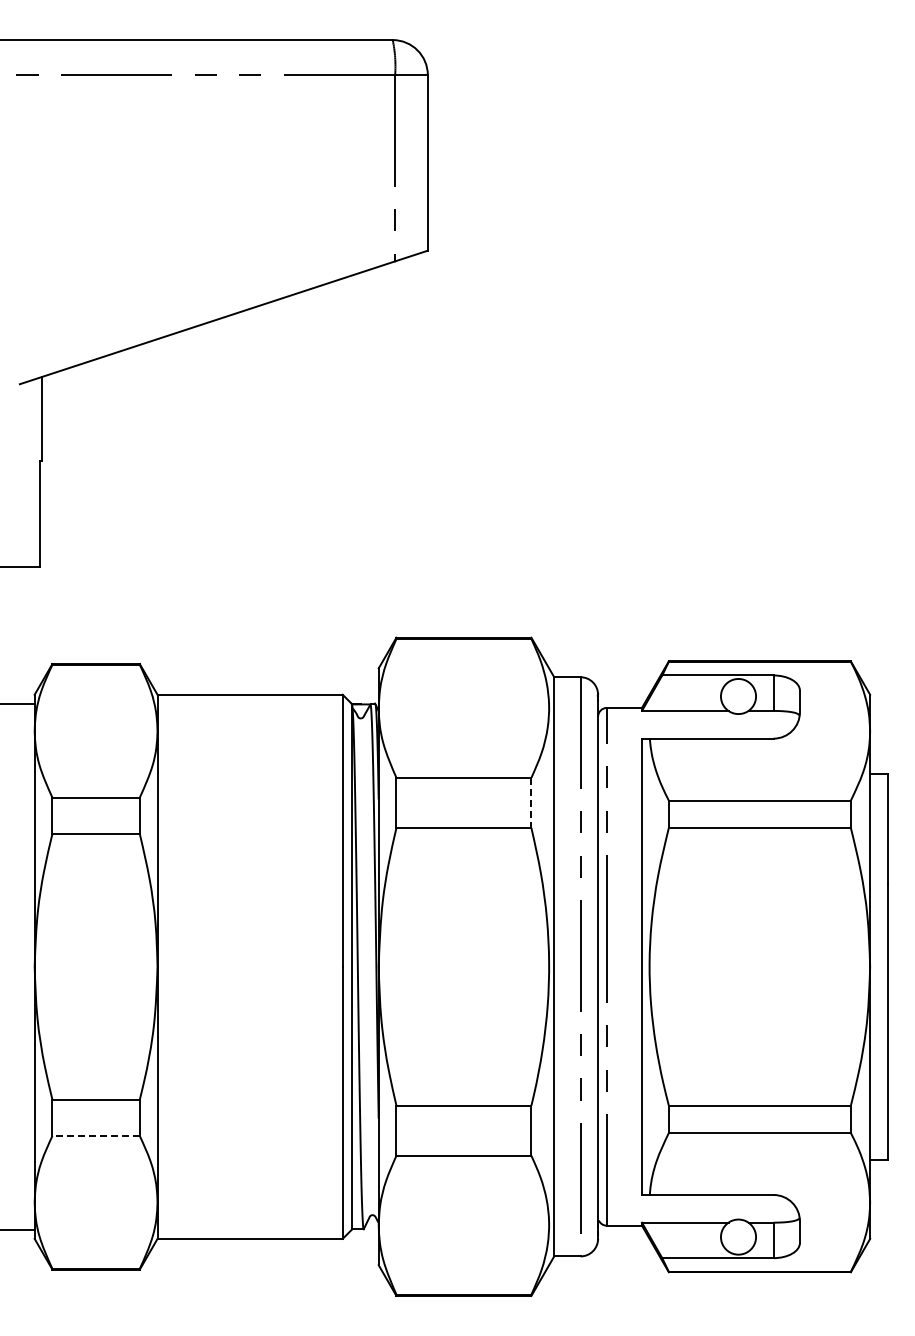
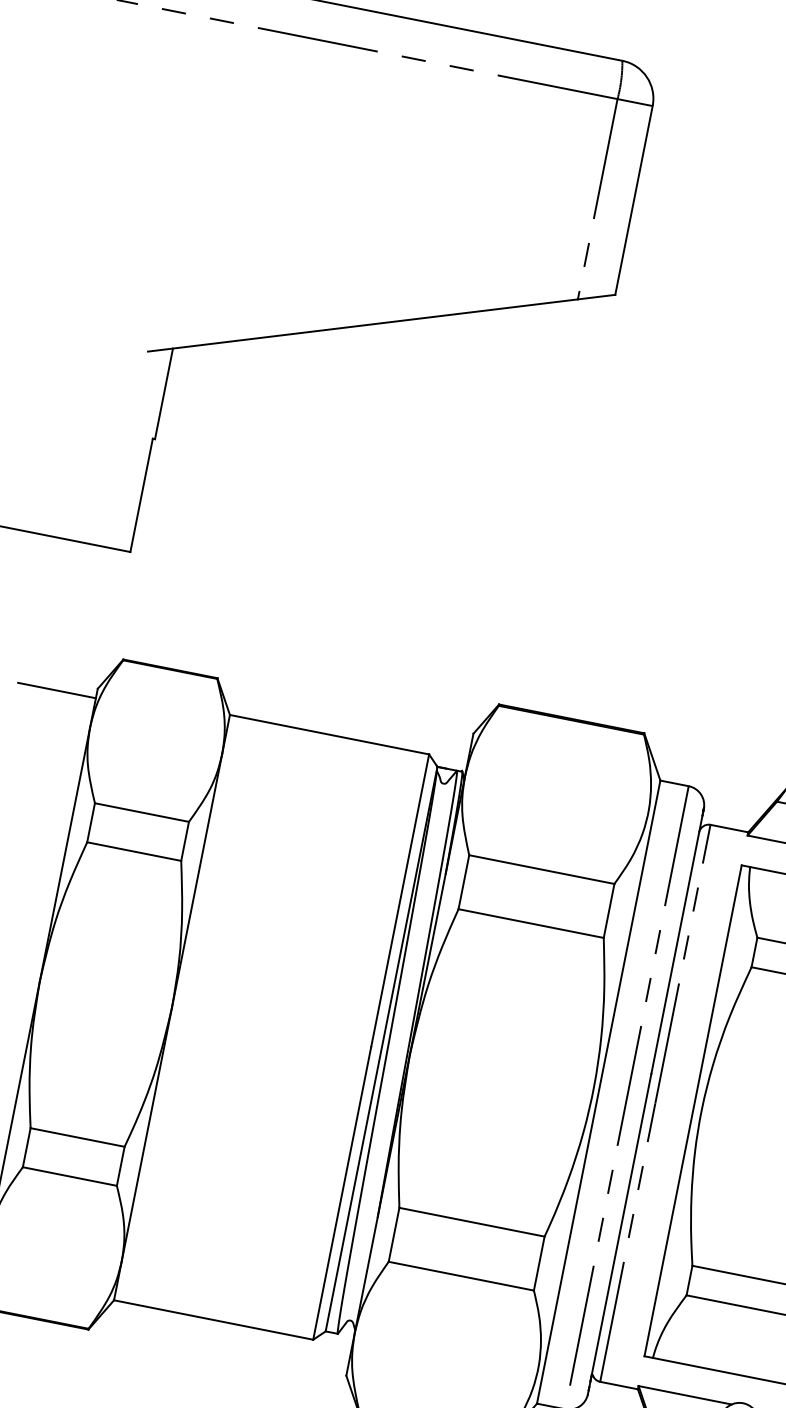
line: (531, 803) -> (609, 911), dashed -> solid
line: (96, 1135) -> (70, 1176), dashed -> solid

